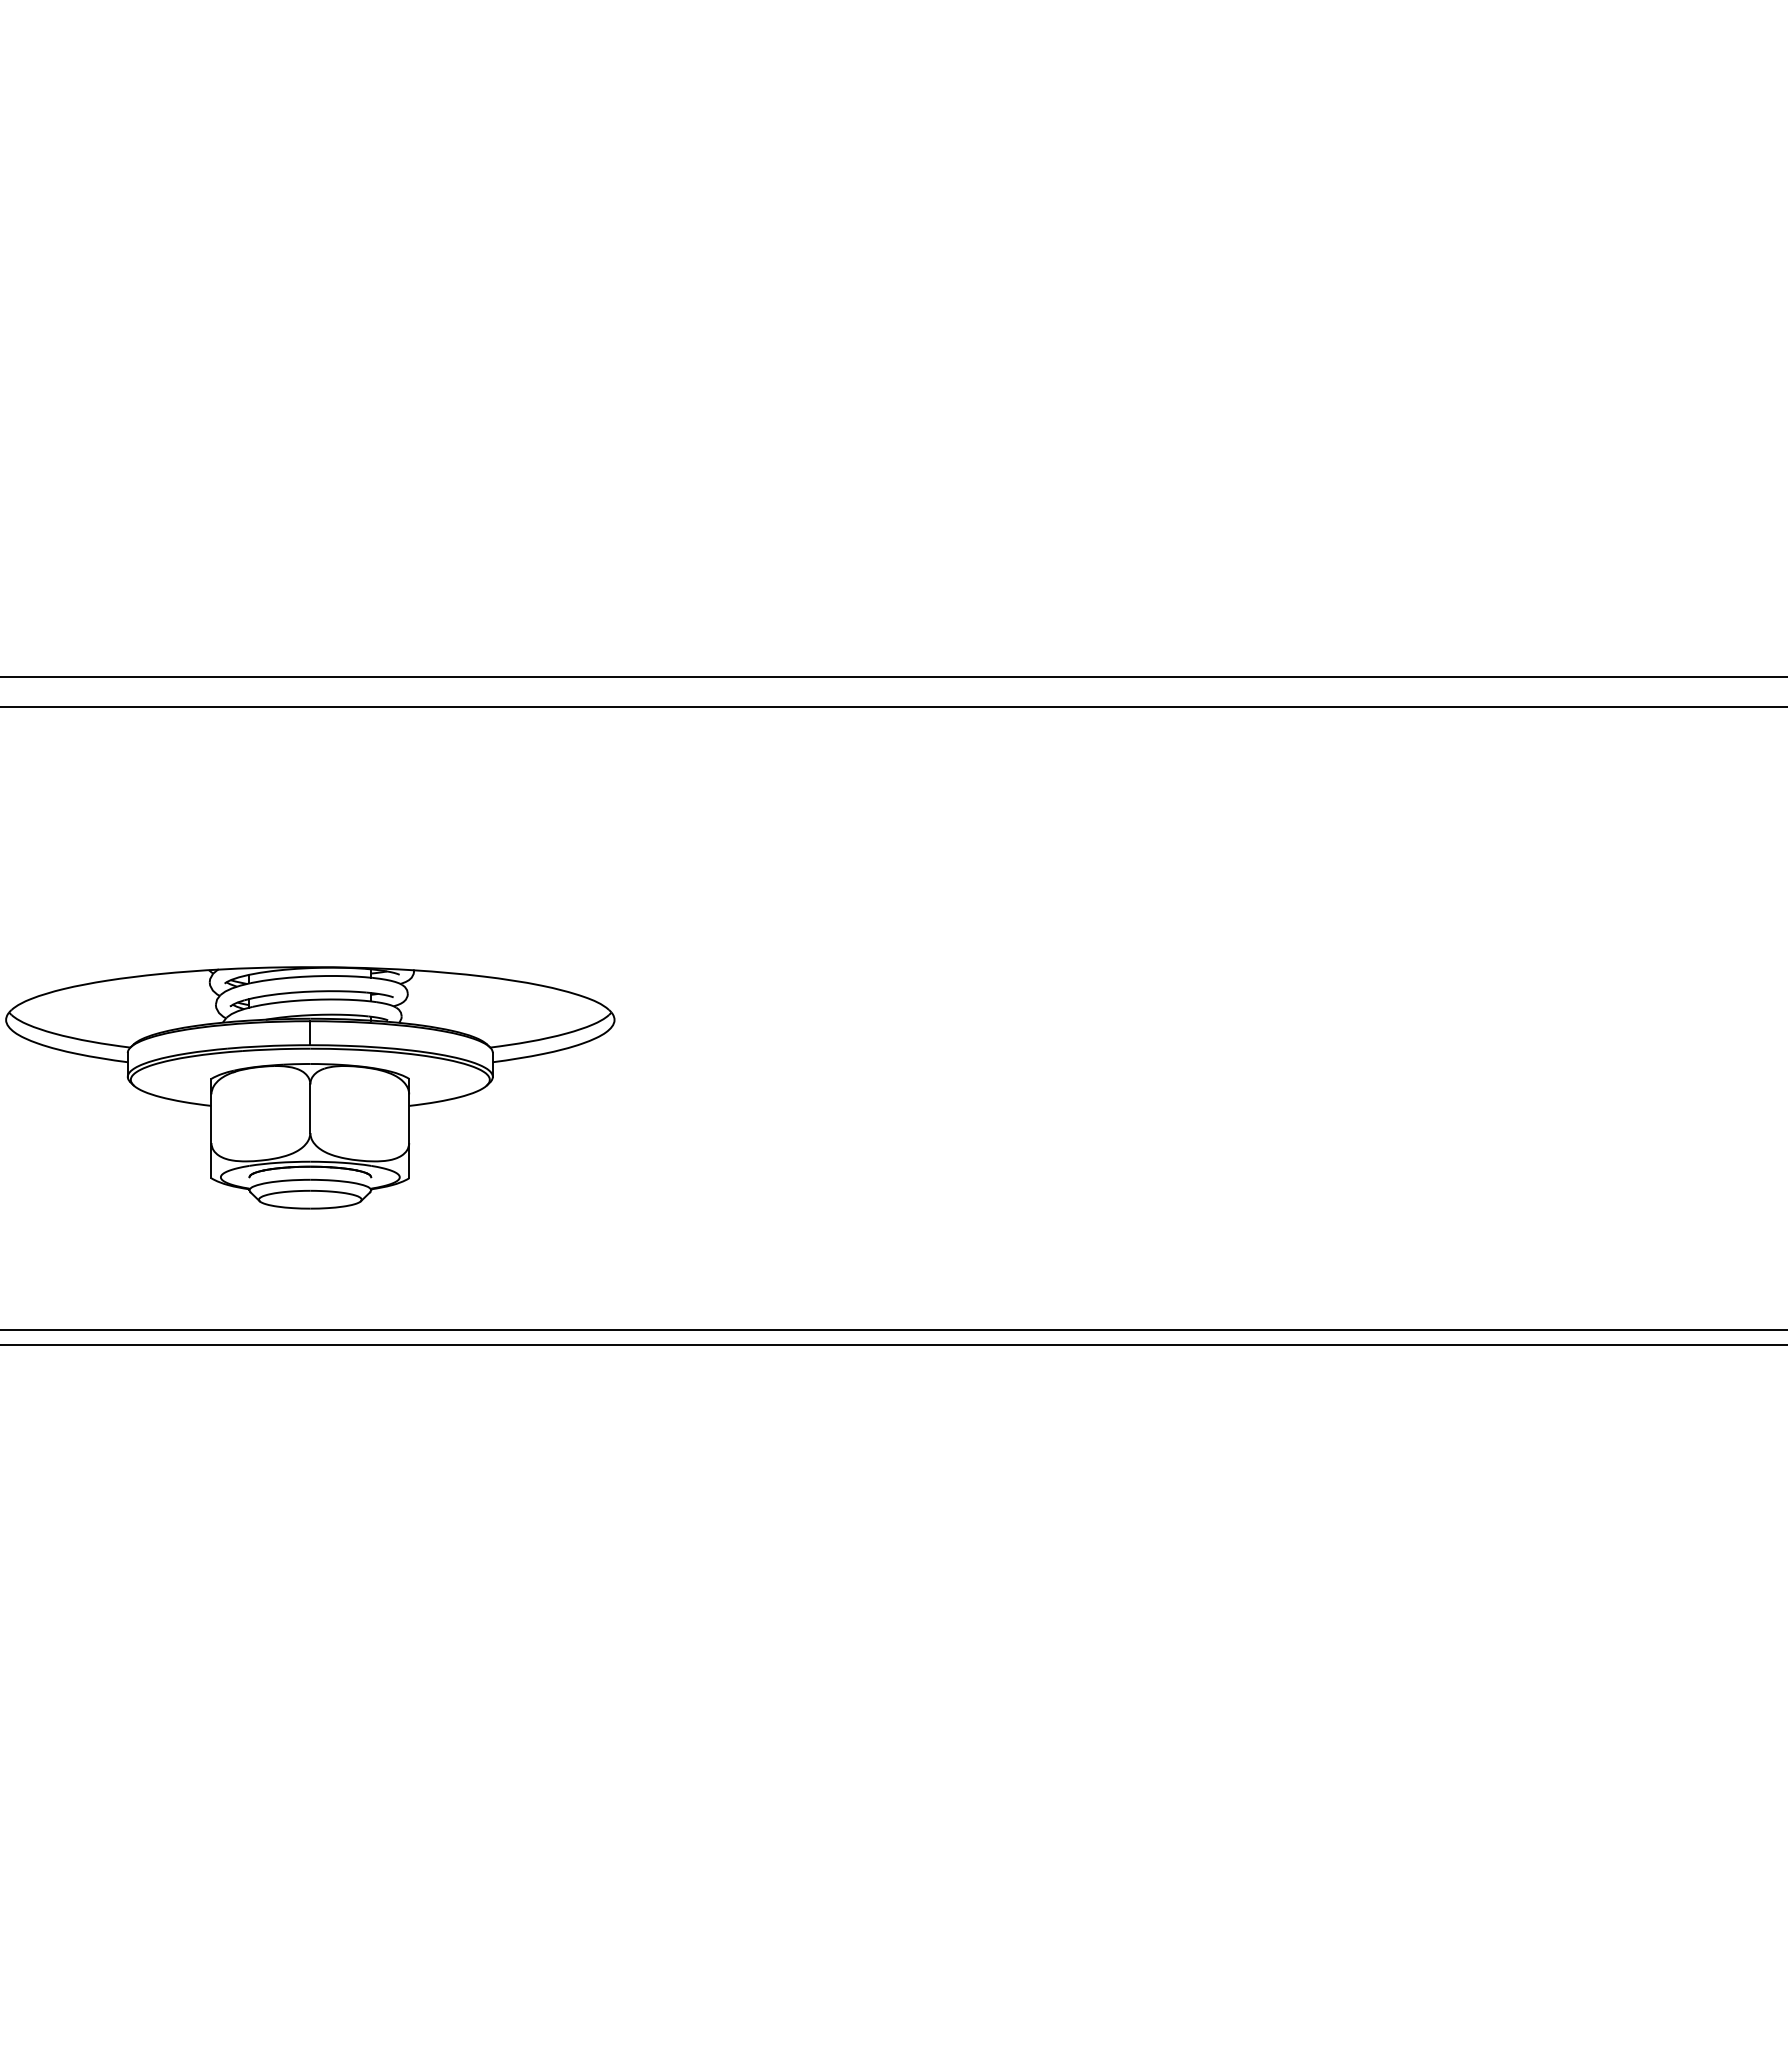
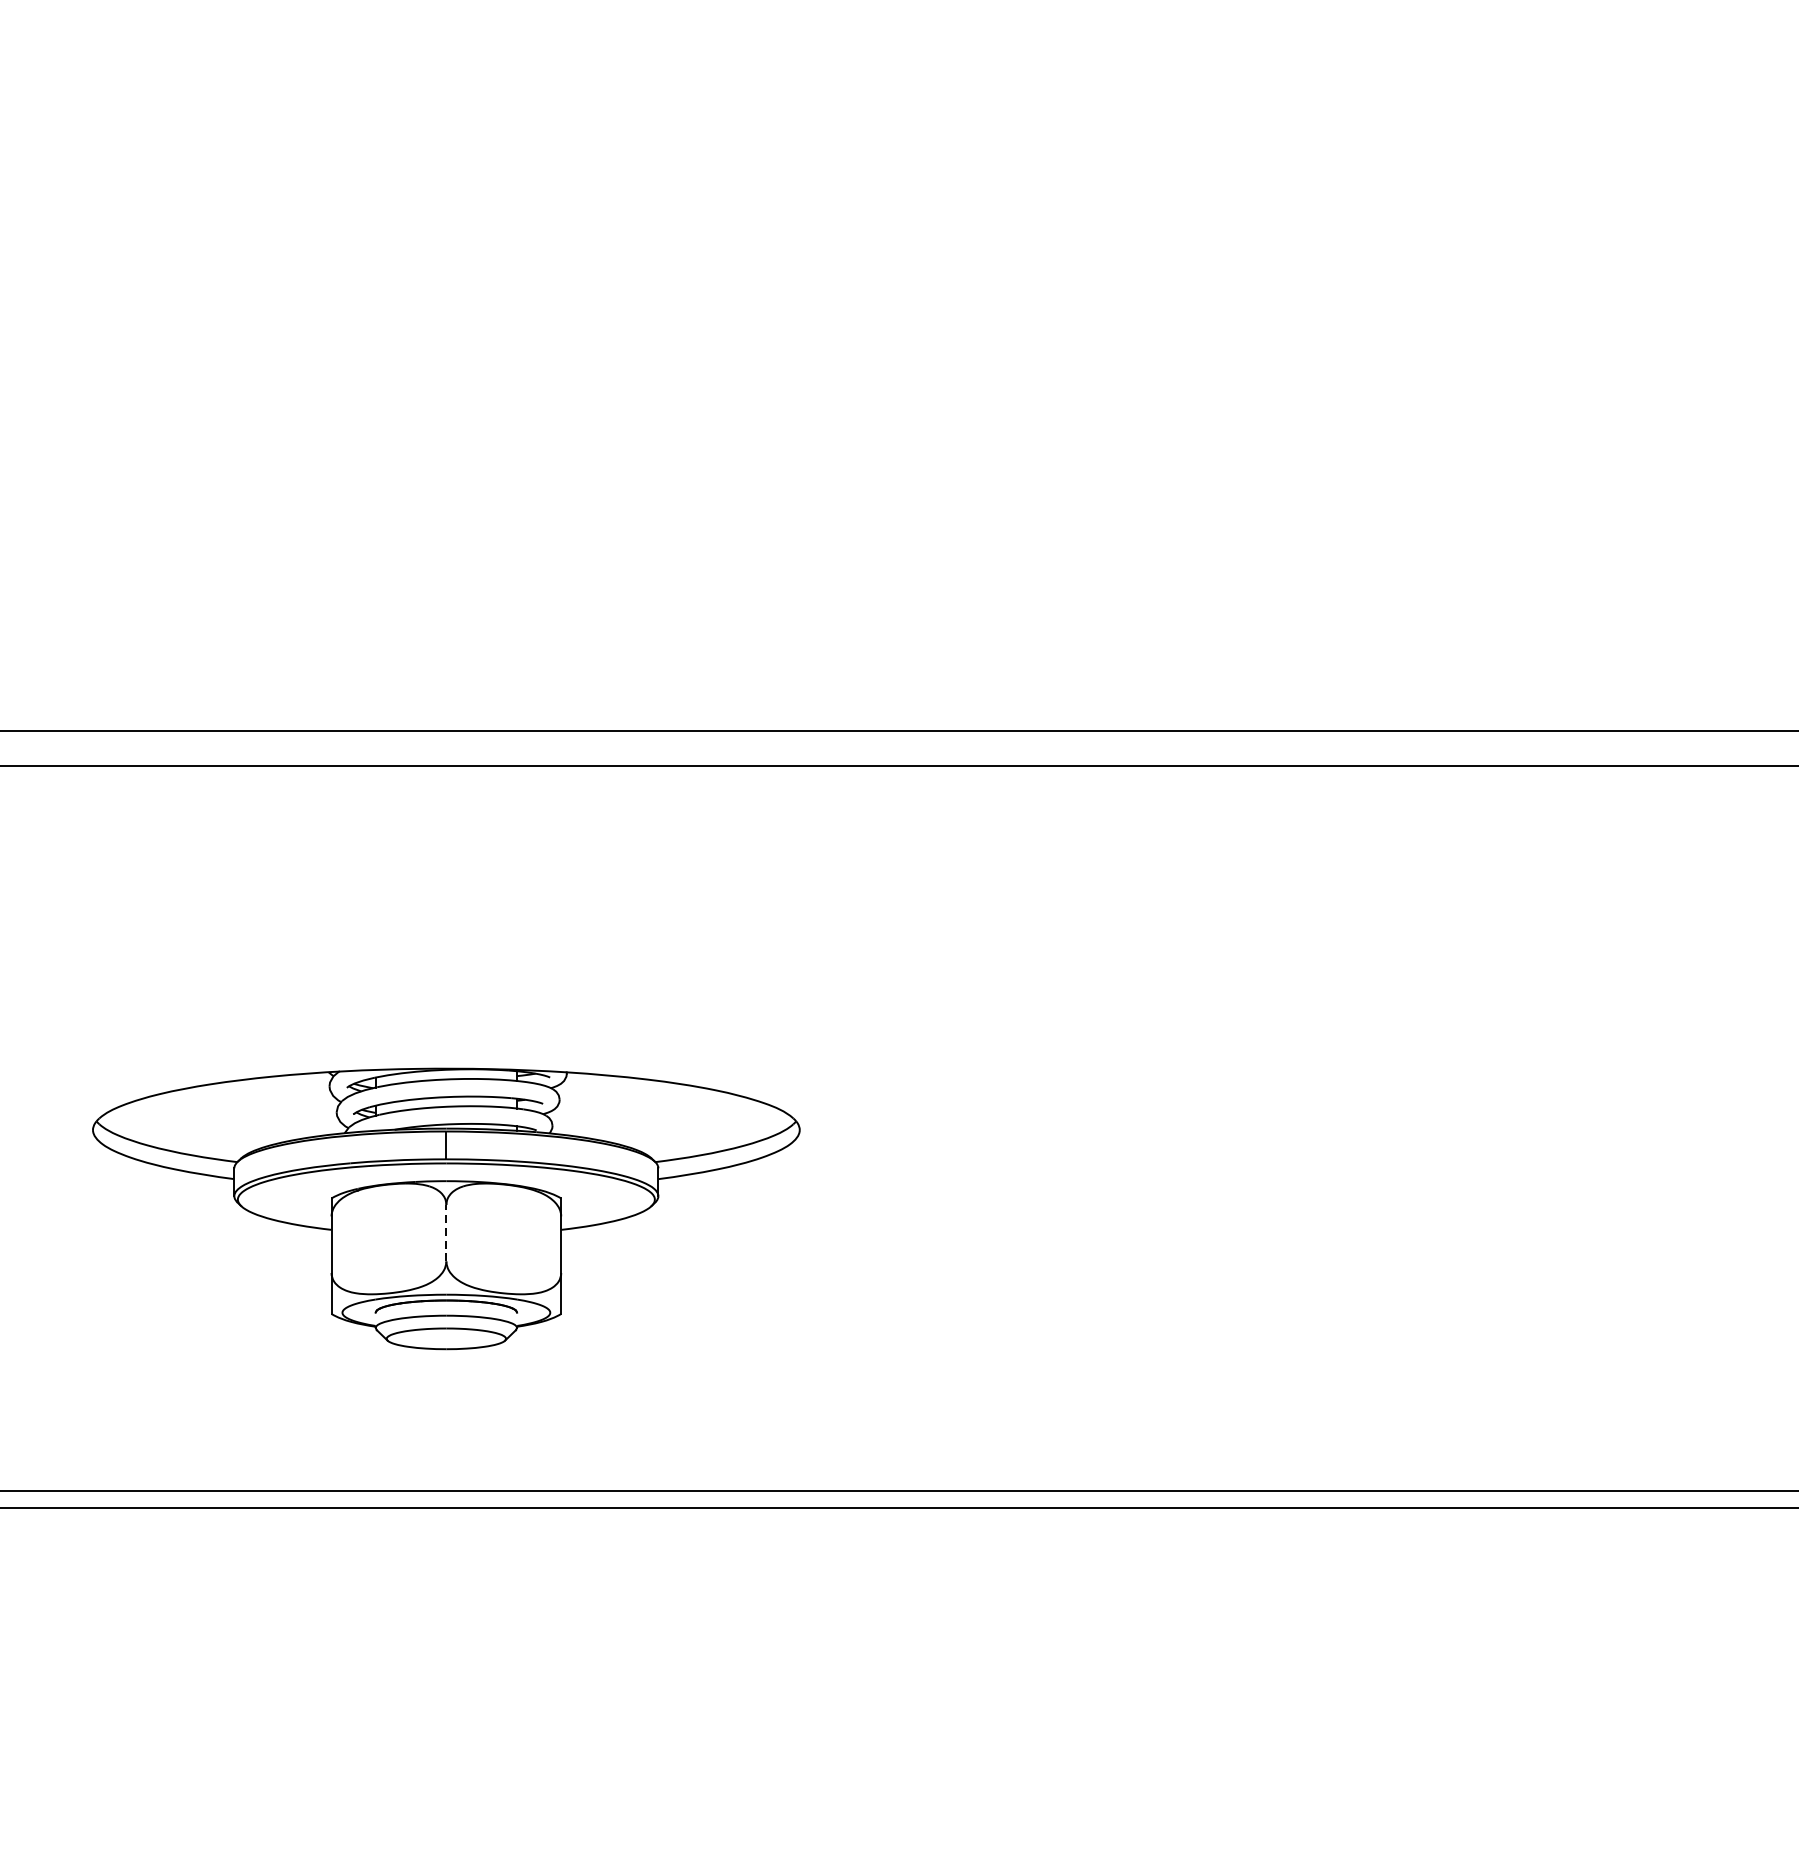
line: (310, 1108) -> (446, 1232), solid -> dashed

